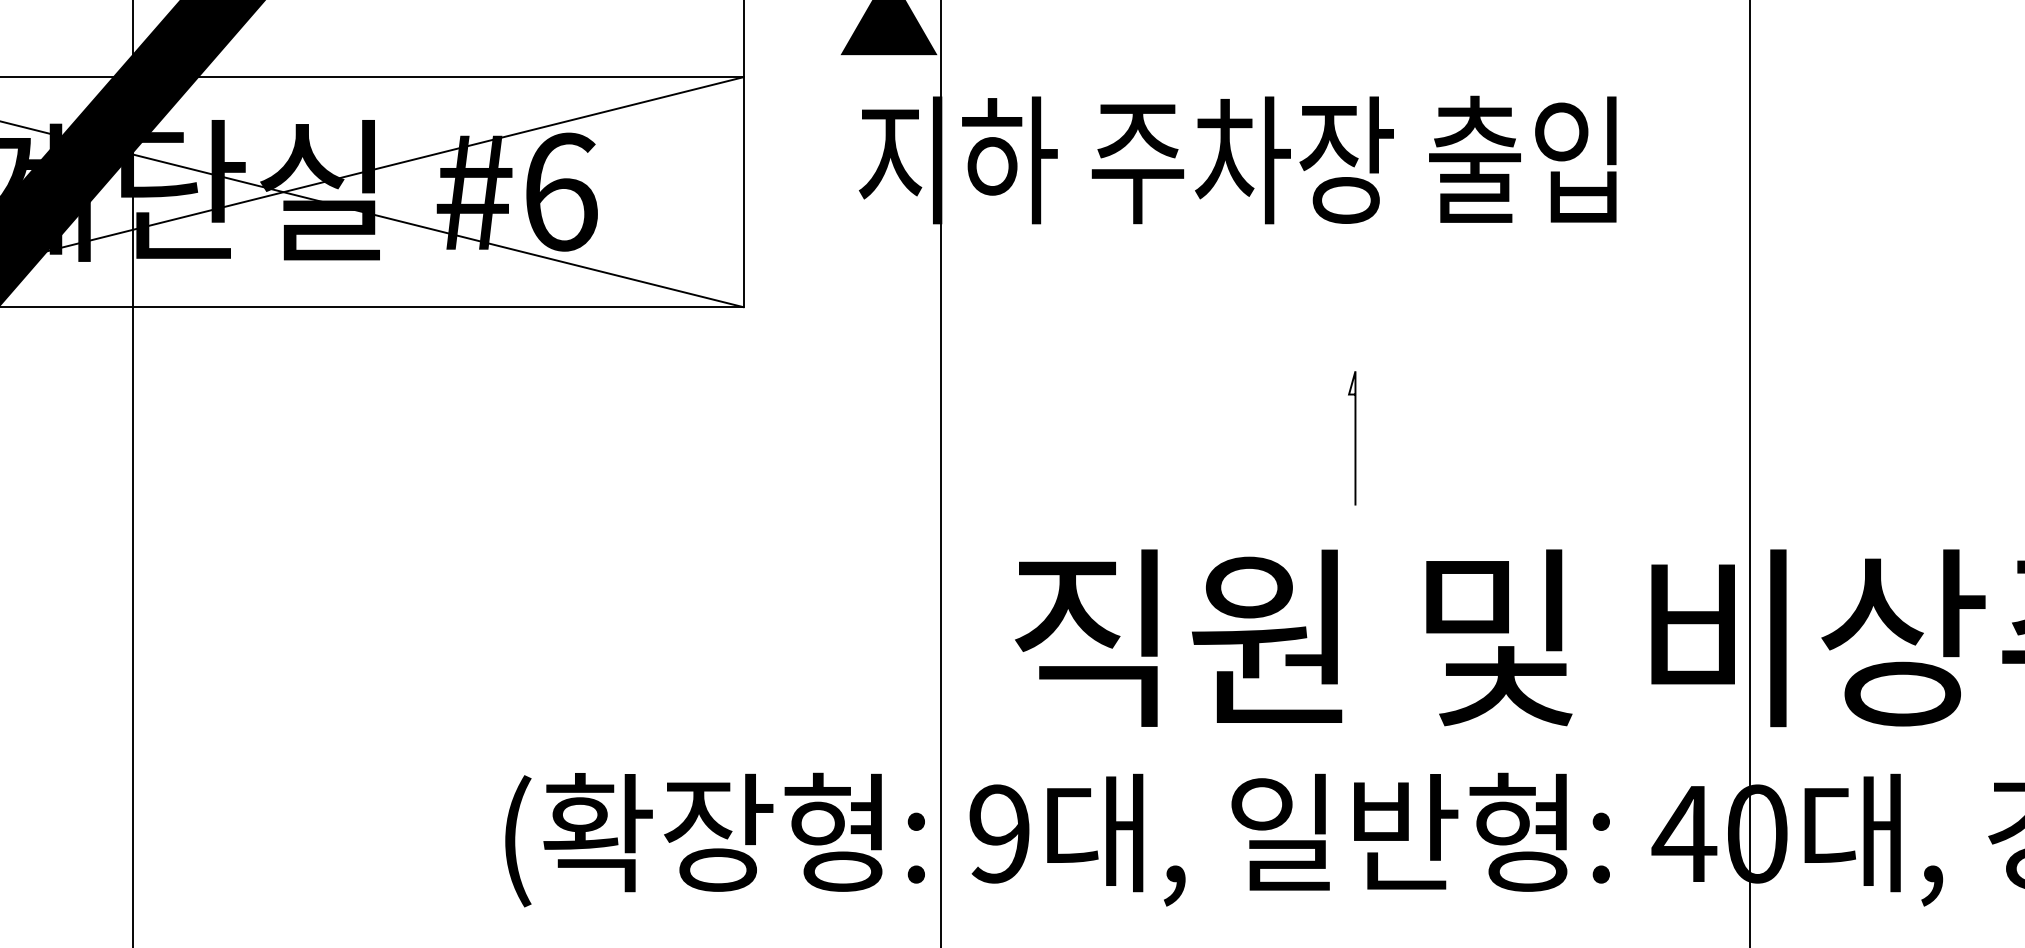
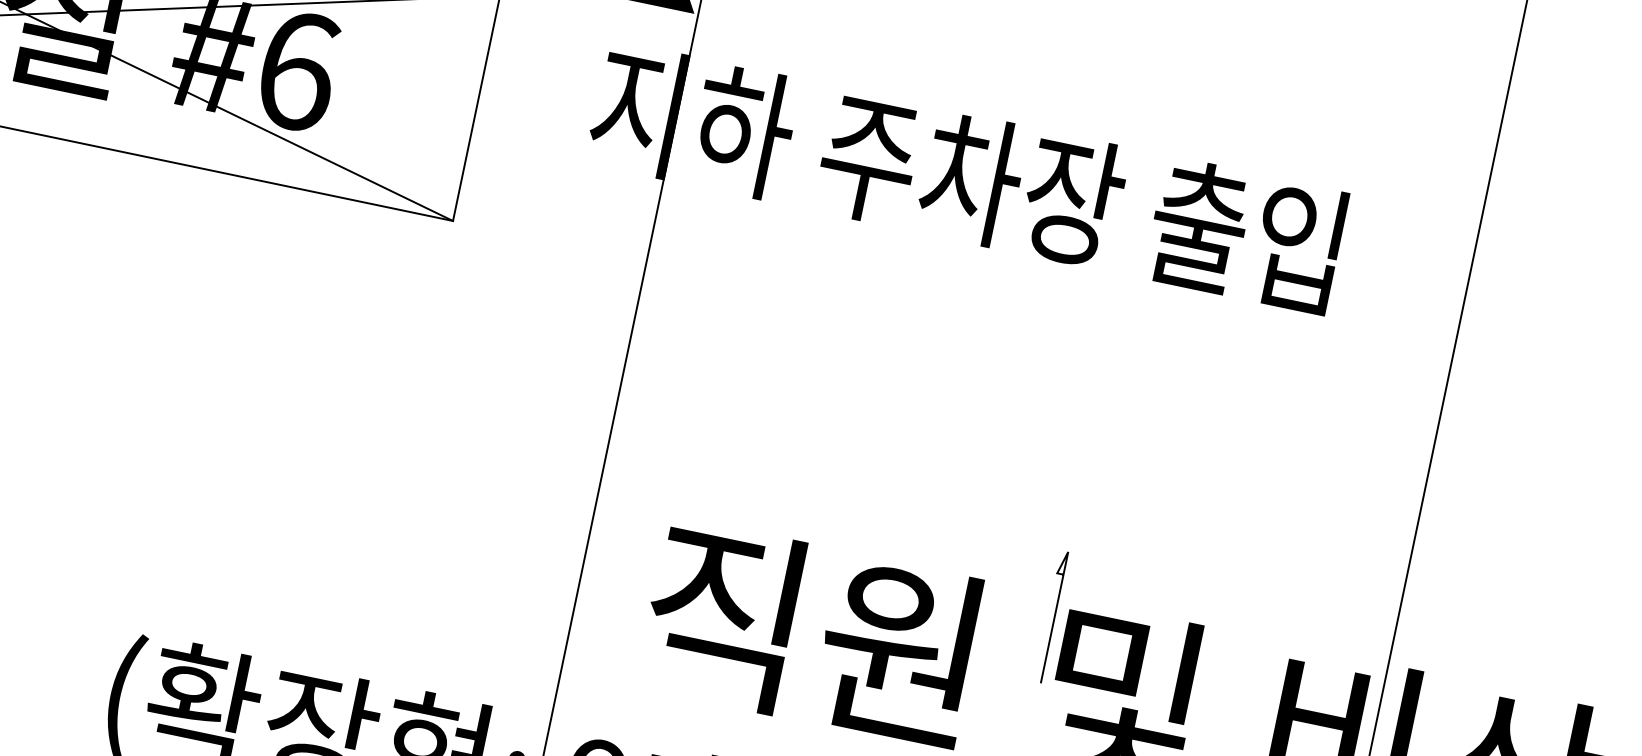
line: (1354, 438) -> (1053, 617), moved

